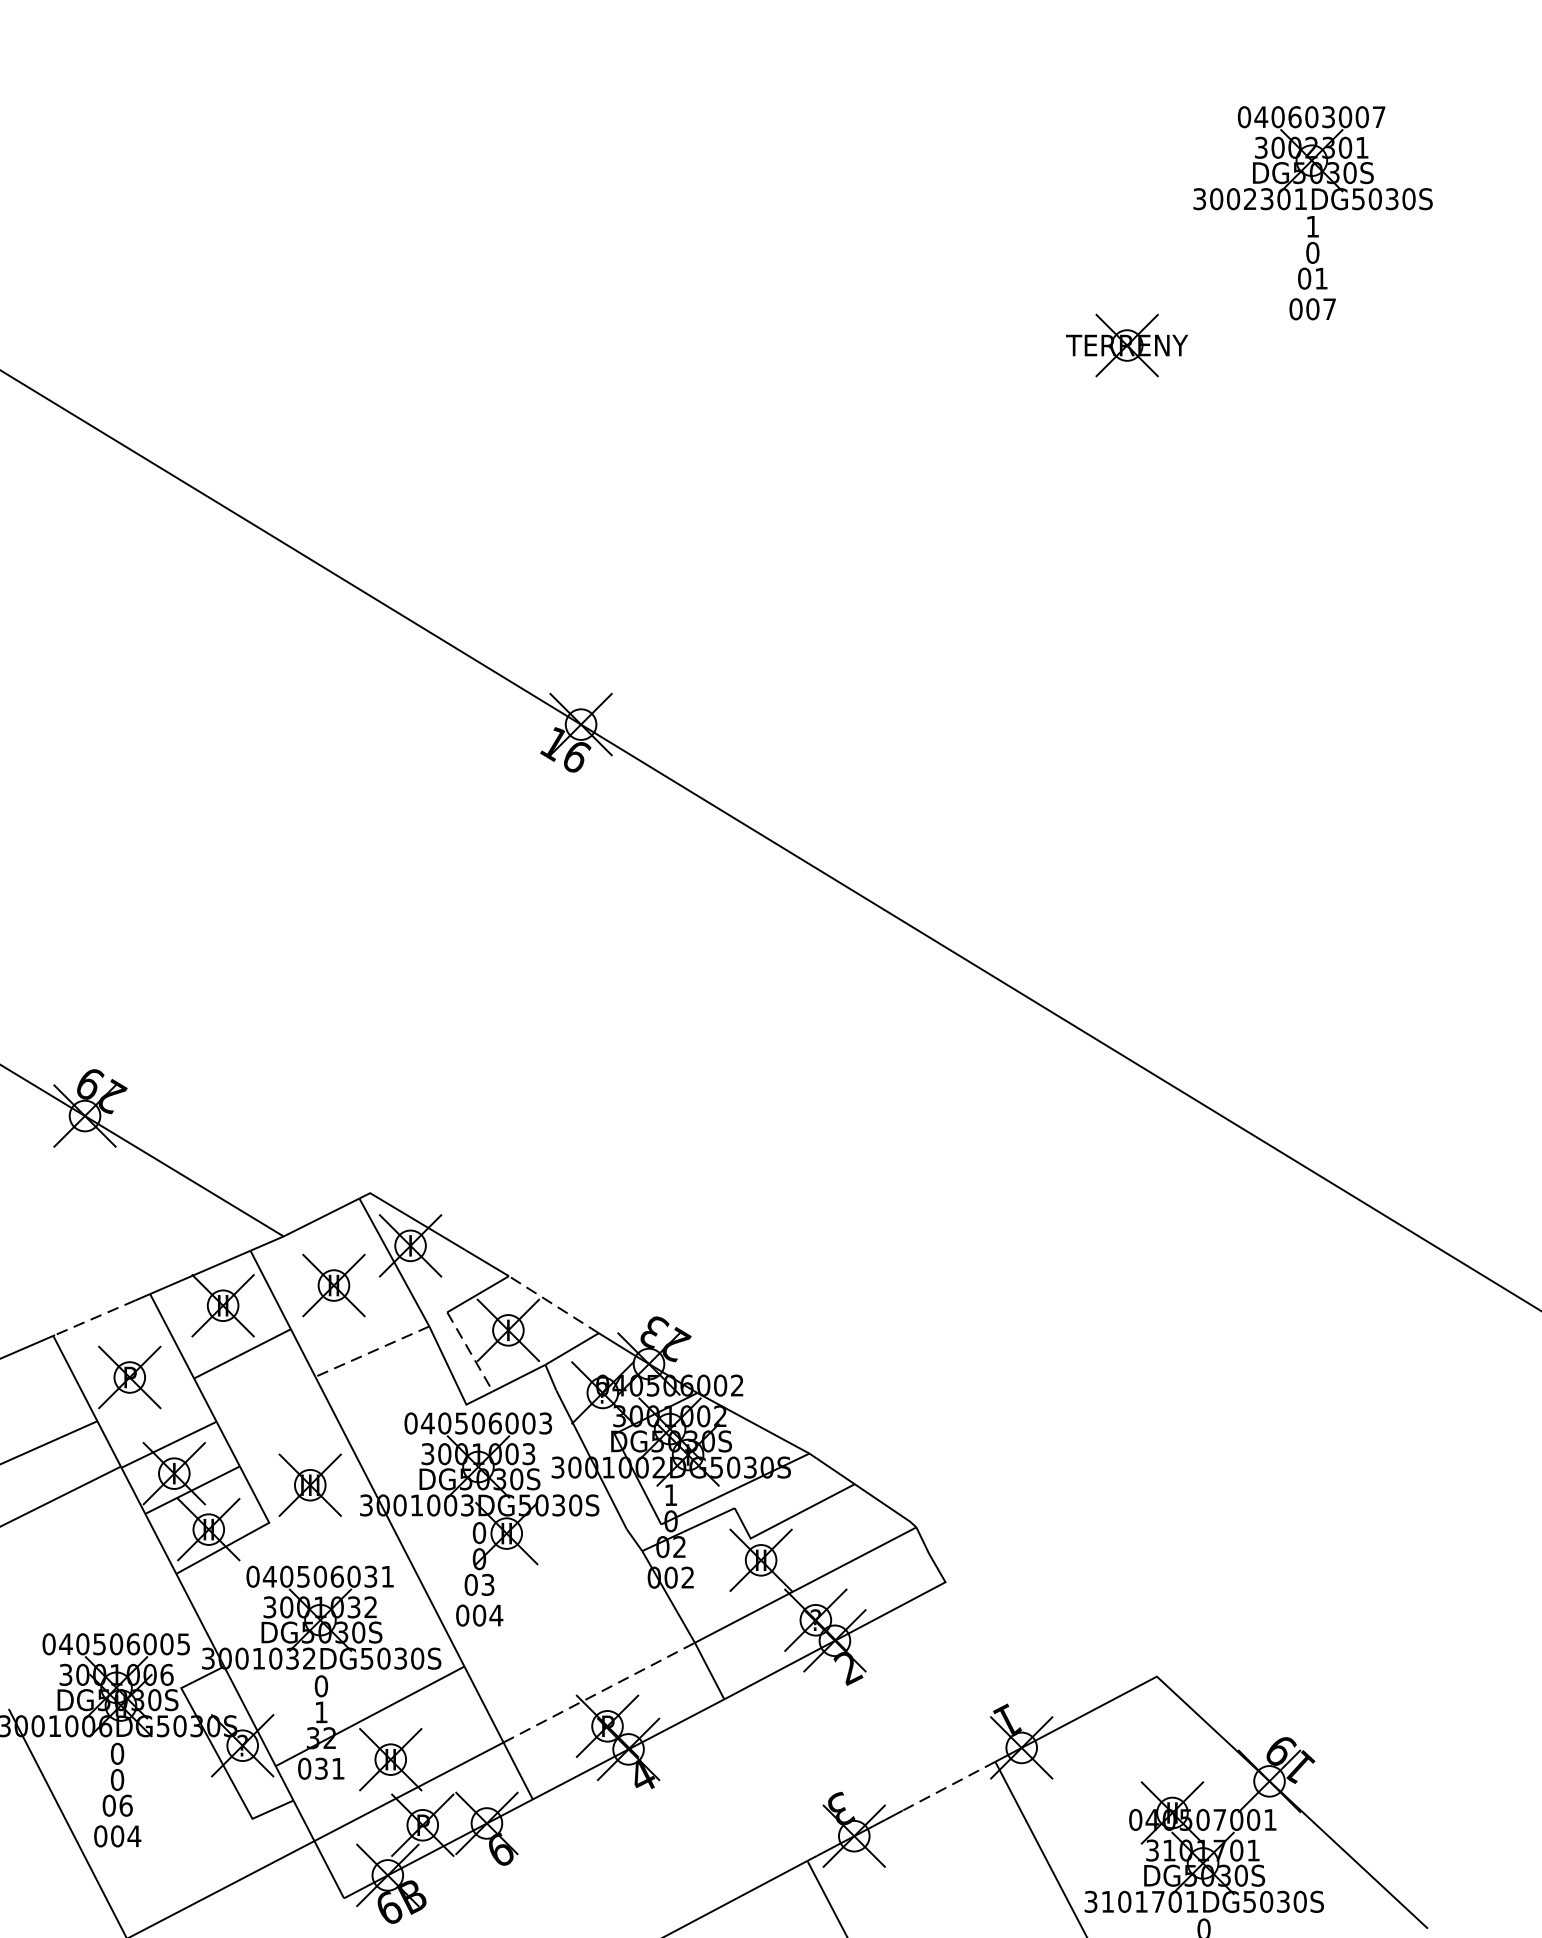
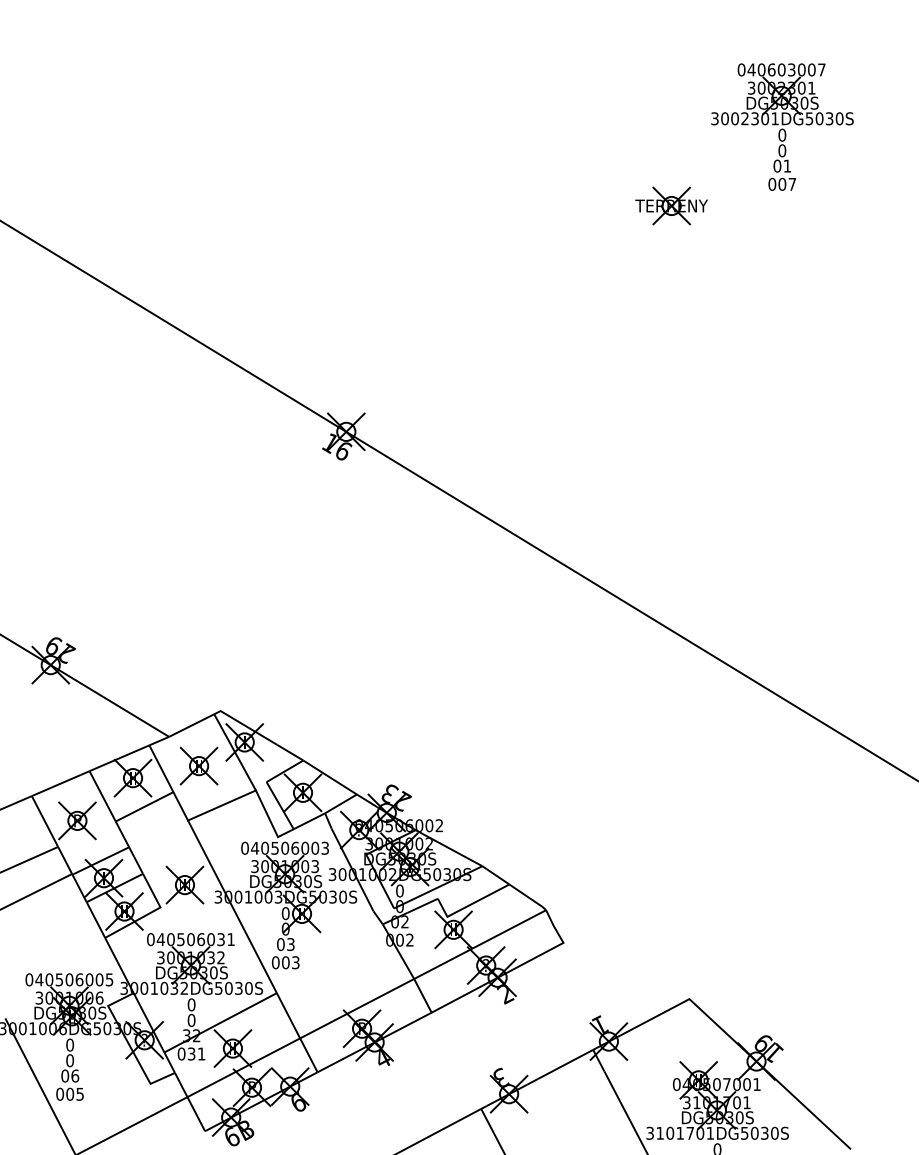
text: (1313, 225) -> (782, 134), 1 -> 0
line: (554, 1304) -> (330, 777), dashed -> solid
line: (94, 1318) -> (56, 785), dashed -> solid
line: (371, 1351) -> (221, 805), dashed -> solid
line: (470, 1353) -> (280, 806), dashed -> solid
text: (670, 1494) -> (399, 890), 1 -> 0
text: (495, 1615) -> (295, 962), 004 -> 003
line: (599, 1692) -> (357, 1008), dashed -> solid
text: (321, 1710) -> (191, 1019), 1 -> 0
line: (948, 1786) -> (565, 1064), dashed -> solid
text: (134, 1836) -> (80, 1094), 004 -> 005

